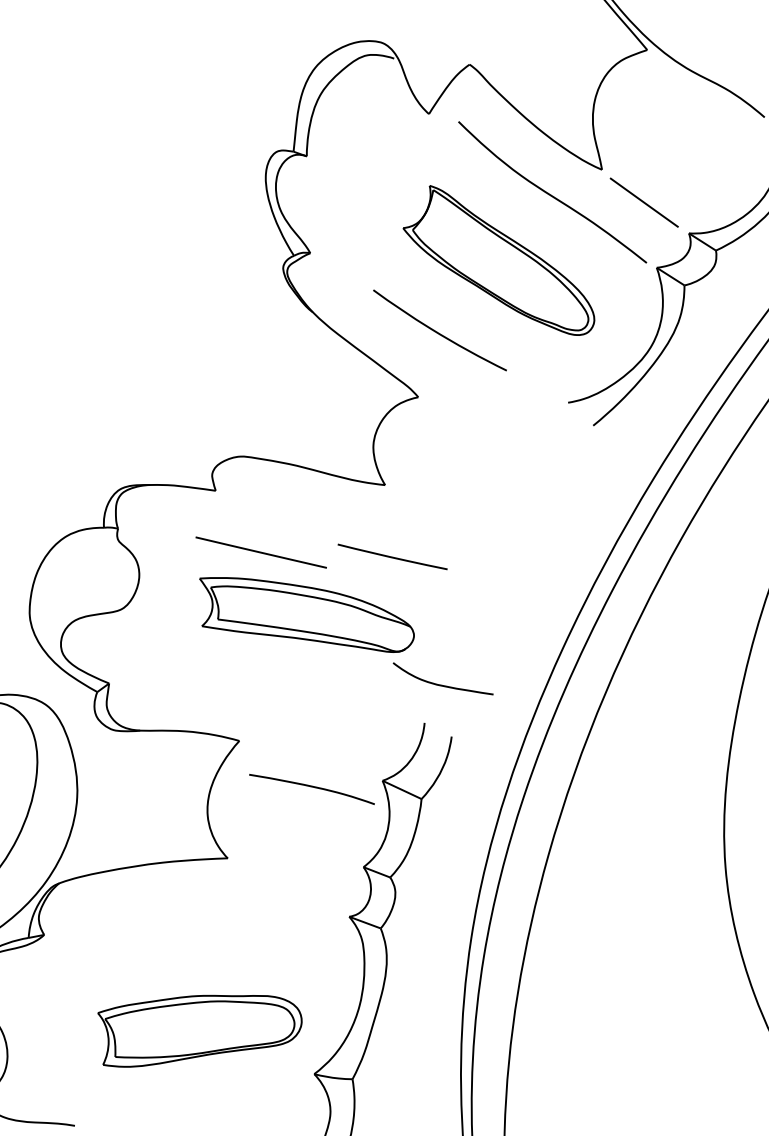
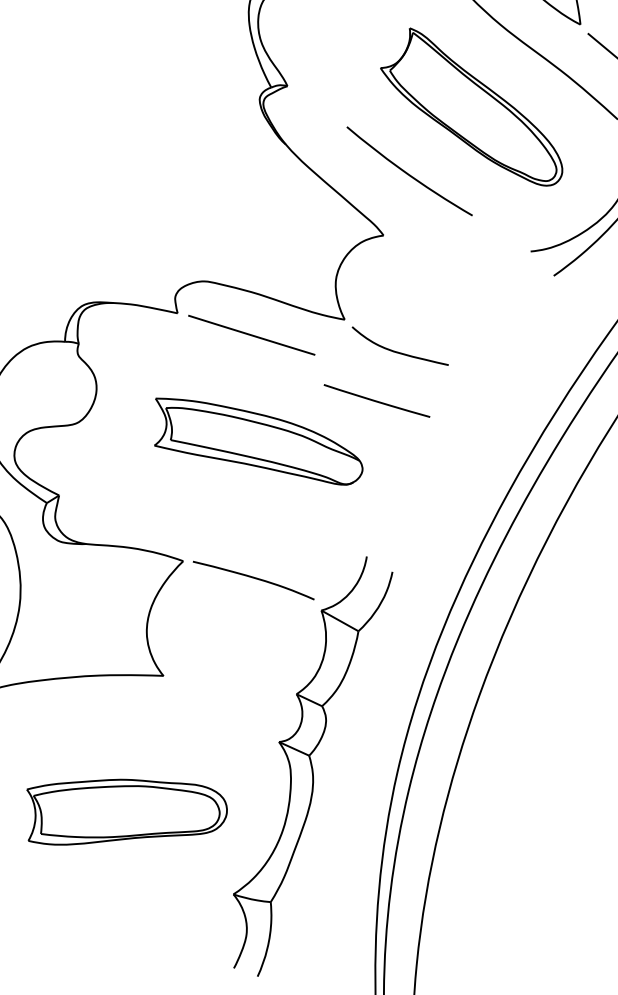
line: (260, 552) -> (251, 335), moved
line: (392, 556) -> (376, 400), moved
curve: (442, 684) -> (399, 351), moved
curve: (311, 787) -> (253, 578), moved
part: (199, 1030) -> (125, 813), moved

